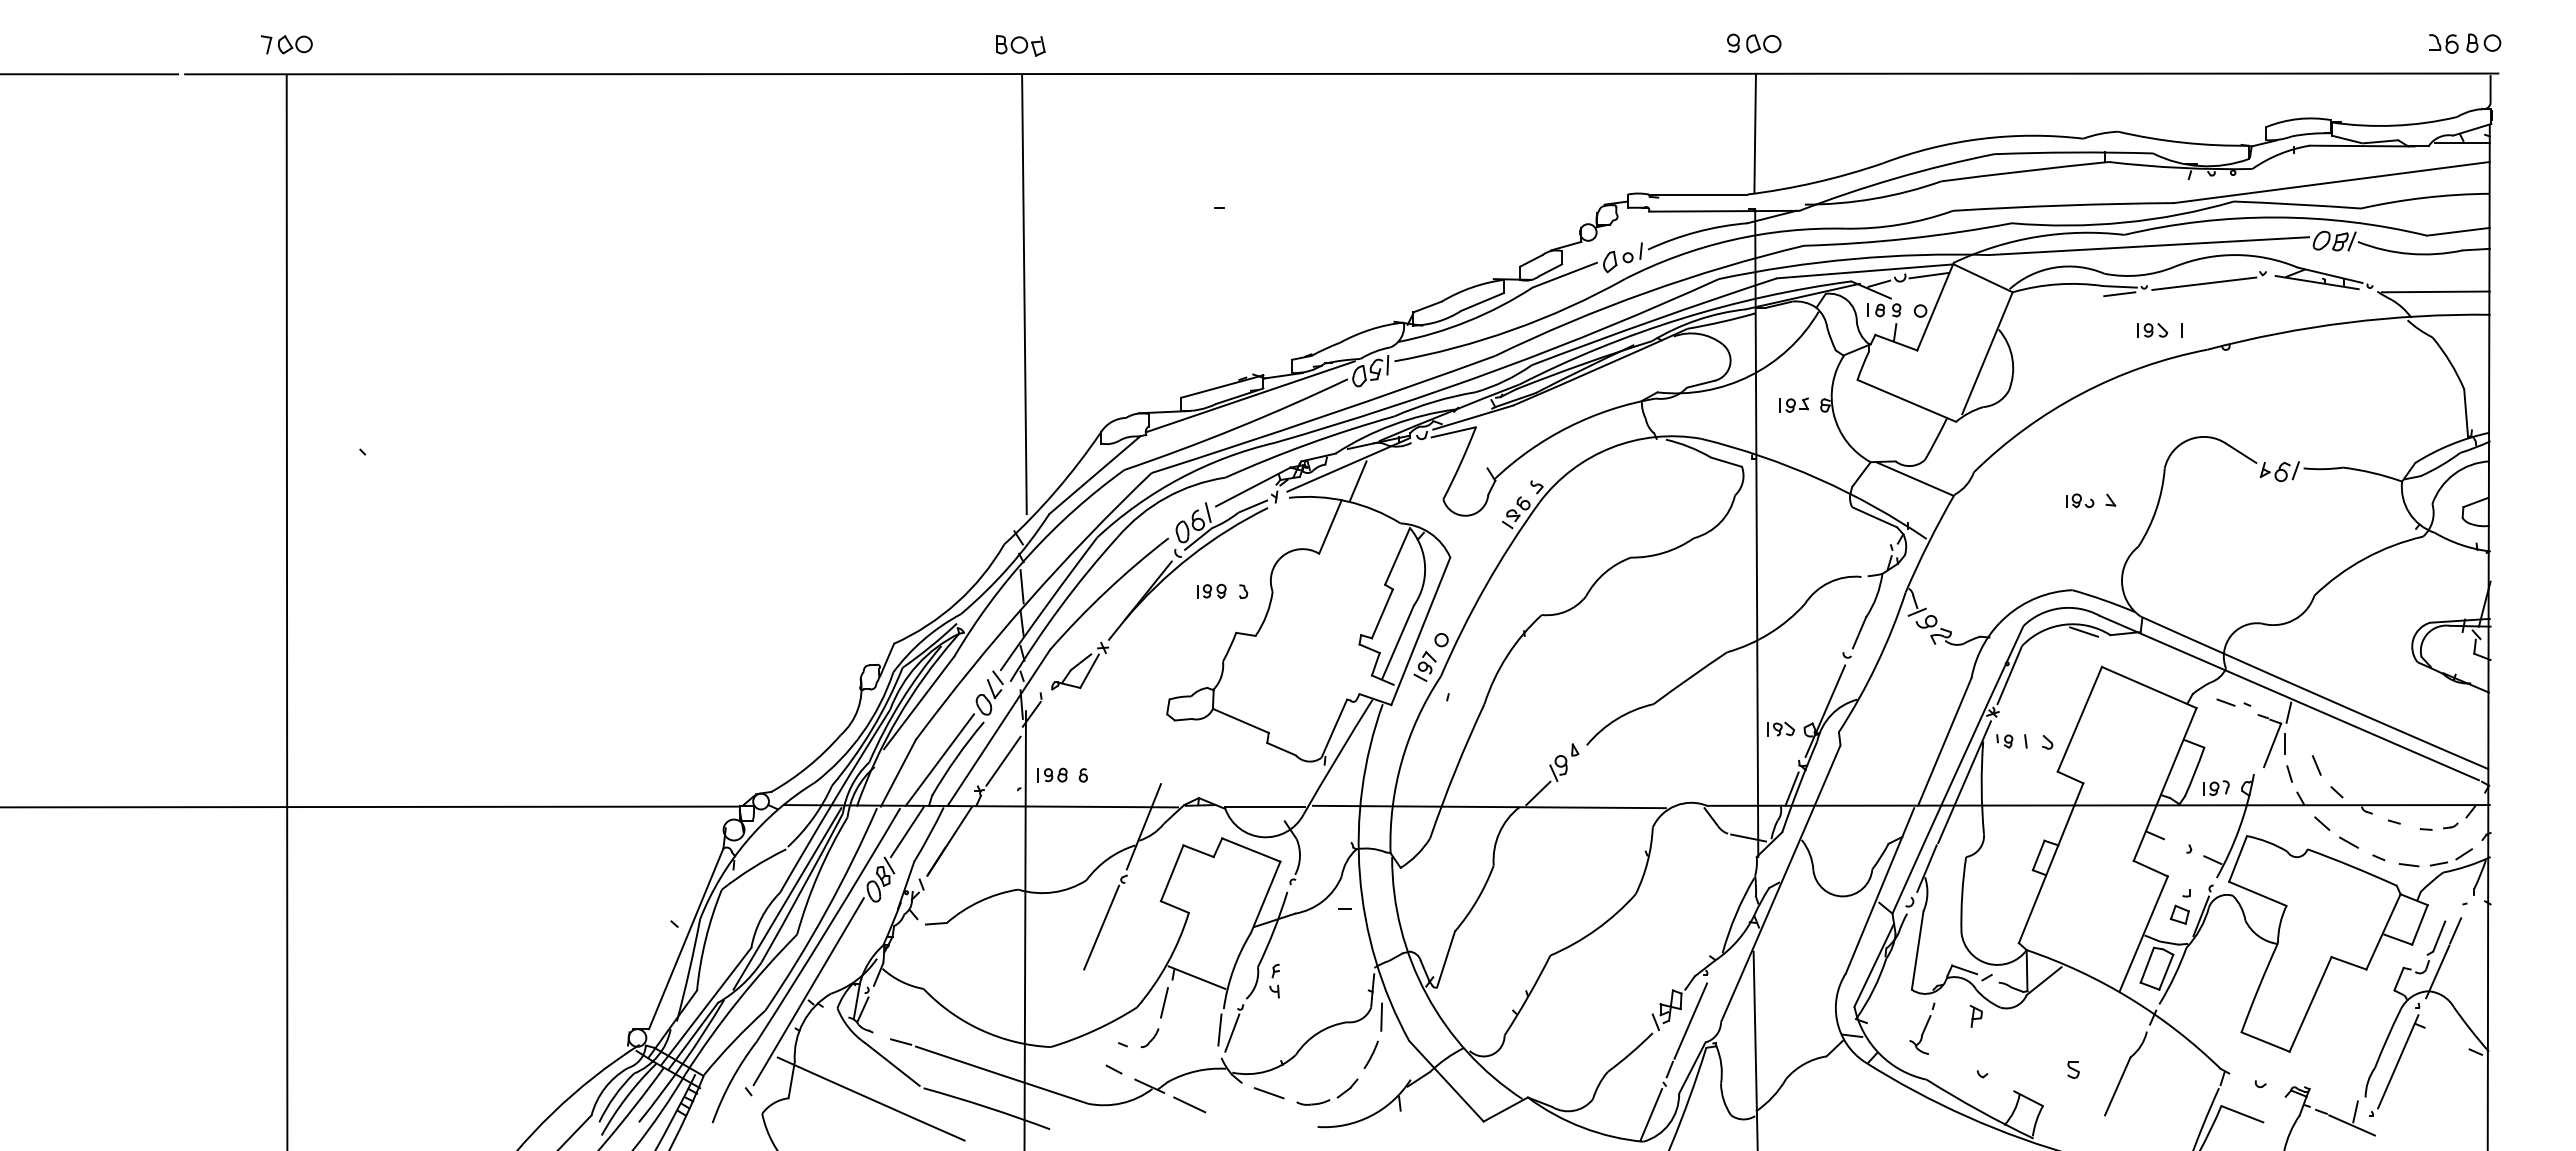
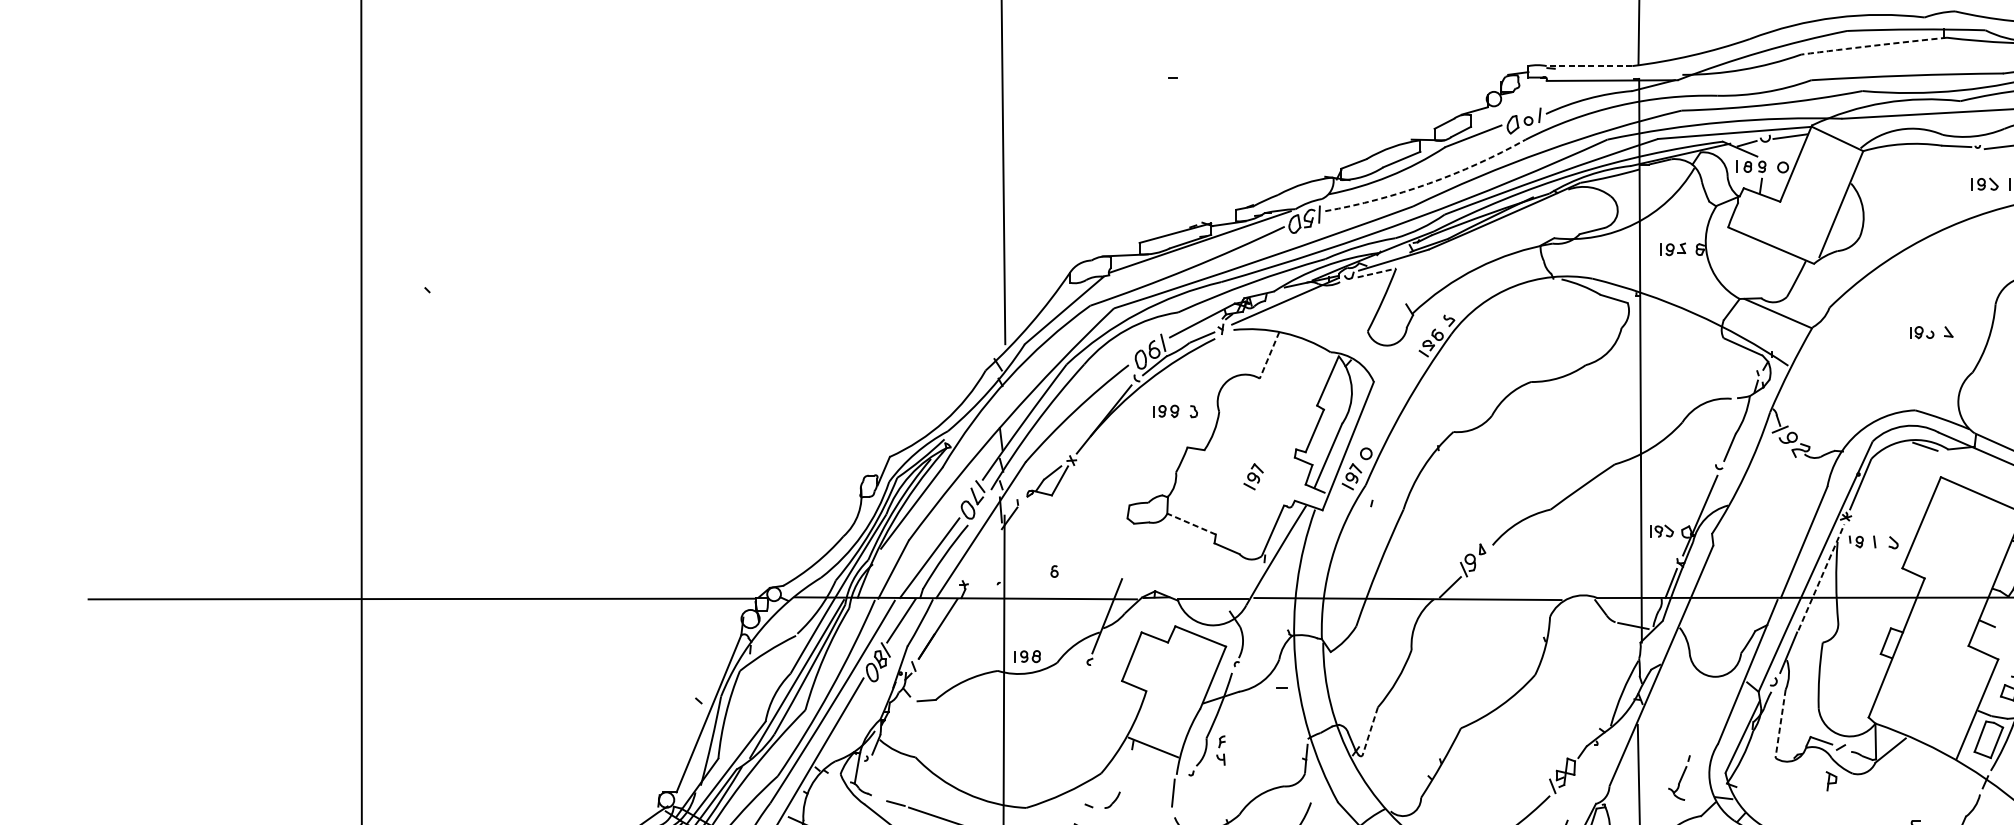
arc: (2025, 171) -> (1874, 46), solid -> dashed
line: (1697, 194) -> (1588, 66), solid -> dashed
line: (2119, 294) -> (1956, 153), removed
arc: (1513, 329) -> (1428, 183), solid -> dashed
line: (1453, 432) -> (1376, 273), solid -> dashed
line: (1358, 480) -> (1293, 314), removed
line: (1330, 527) -> (1269, 355), solid -> dashed
line: (1021, 586) -> (1000, 407), removed
part: (1311, 666) -> (1253, 476), added
line: (1240, 720) -> (1191, 523), solid -> dashed
line: (1003, 760) -> (985, 558), removed
part: (1052, 774) -> (1027, 656), moved
line: (1964, 781) -> (1821, 576), solid -> dashed
line: (1101, 927) -> (1070, 703), removed
line: (1917, 950) -> (1780, 723), solid -> dashed
line: (1445, 959) -> (1369, 731), solid -> dashed
line: (1163, 1002) -> (1124, 769), removed
line: (862, 1009) -> (862, 775), removed
line: (1381, 1016) -> (1313, 781), removed
line: (1690, 1020) -> (1582, 784), removed
part: (1922, 1028) -> (1679, 777), moved
line: (1232, 1032) -> (1184, 795), removed

